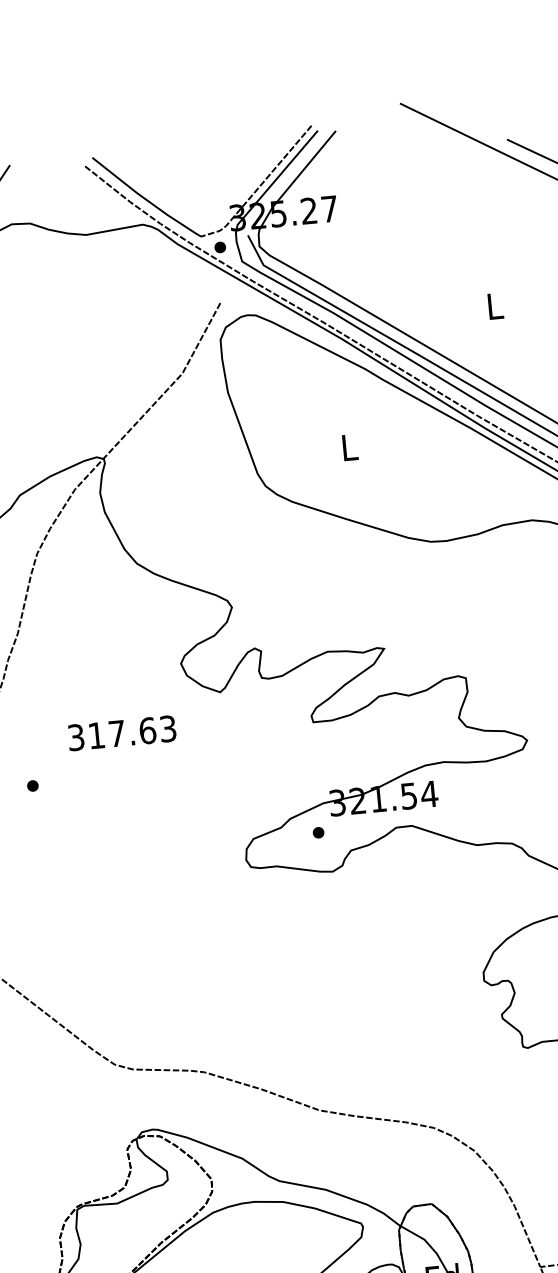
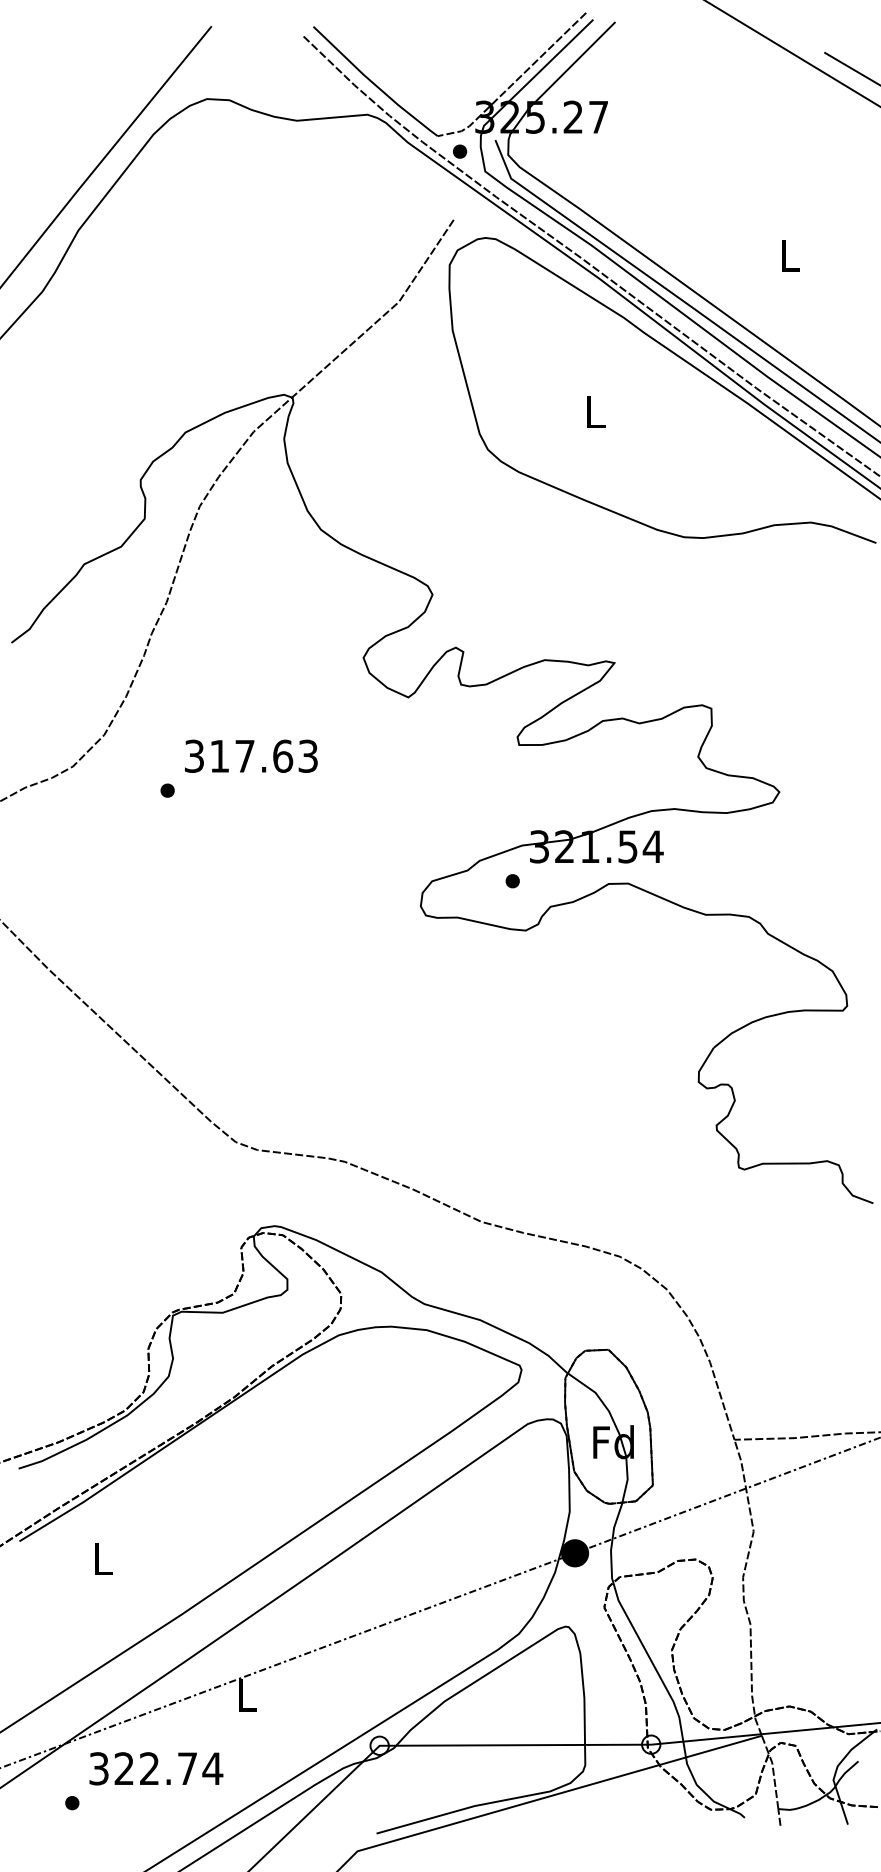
text: (122, 732) -> (251, 755), moved

